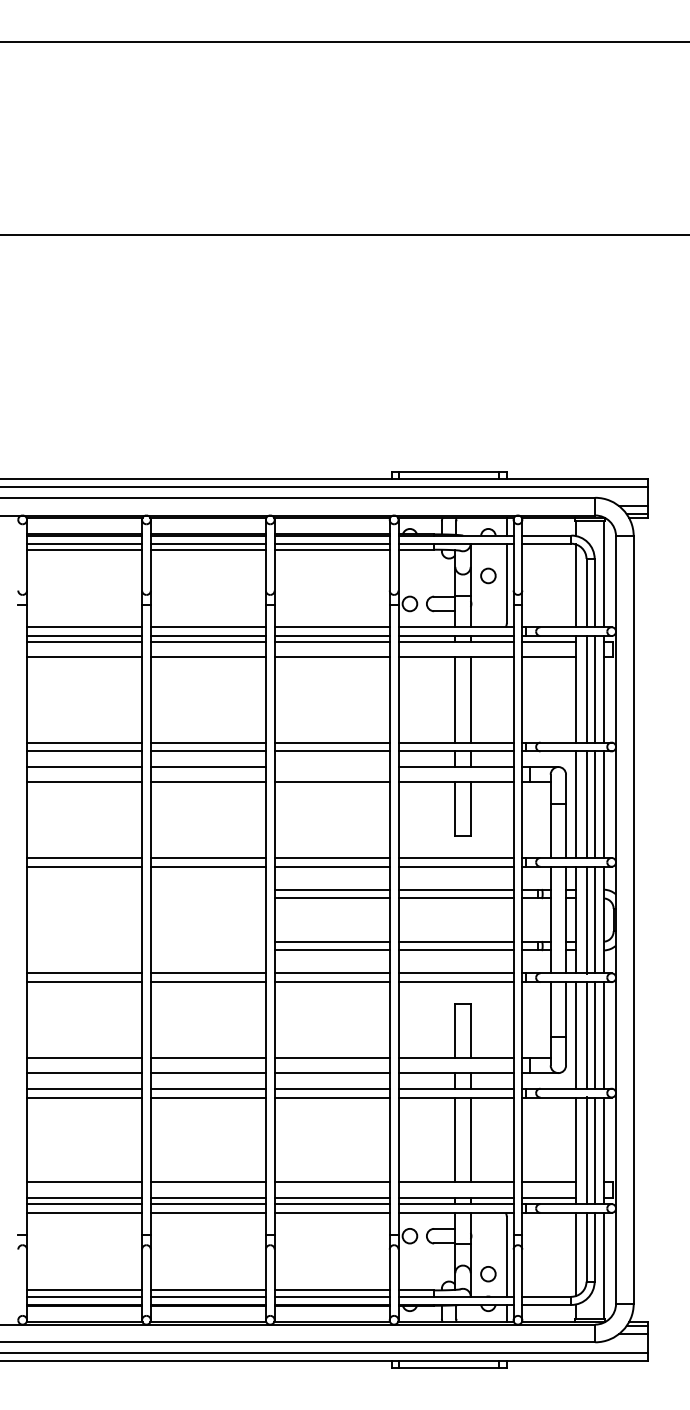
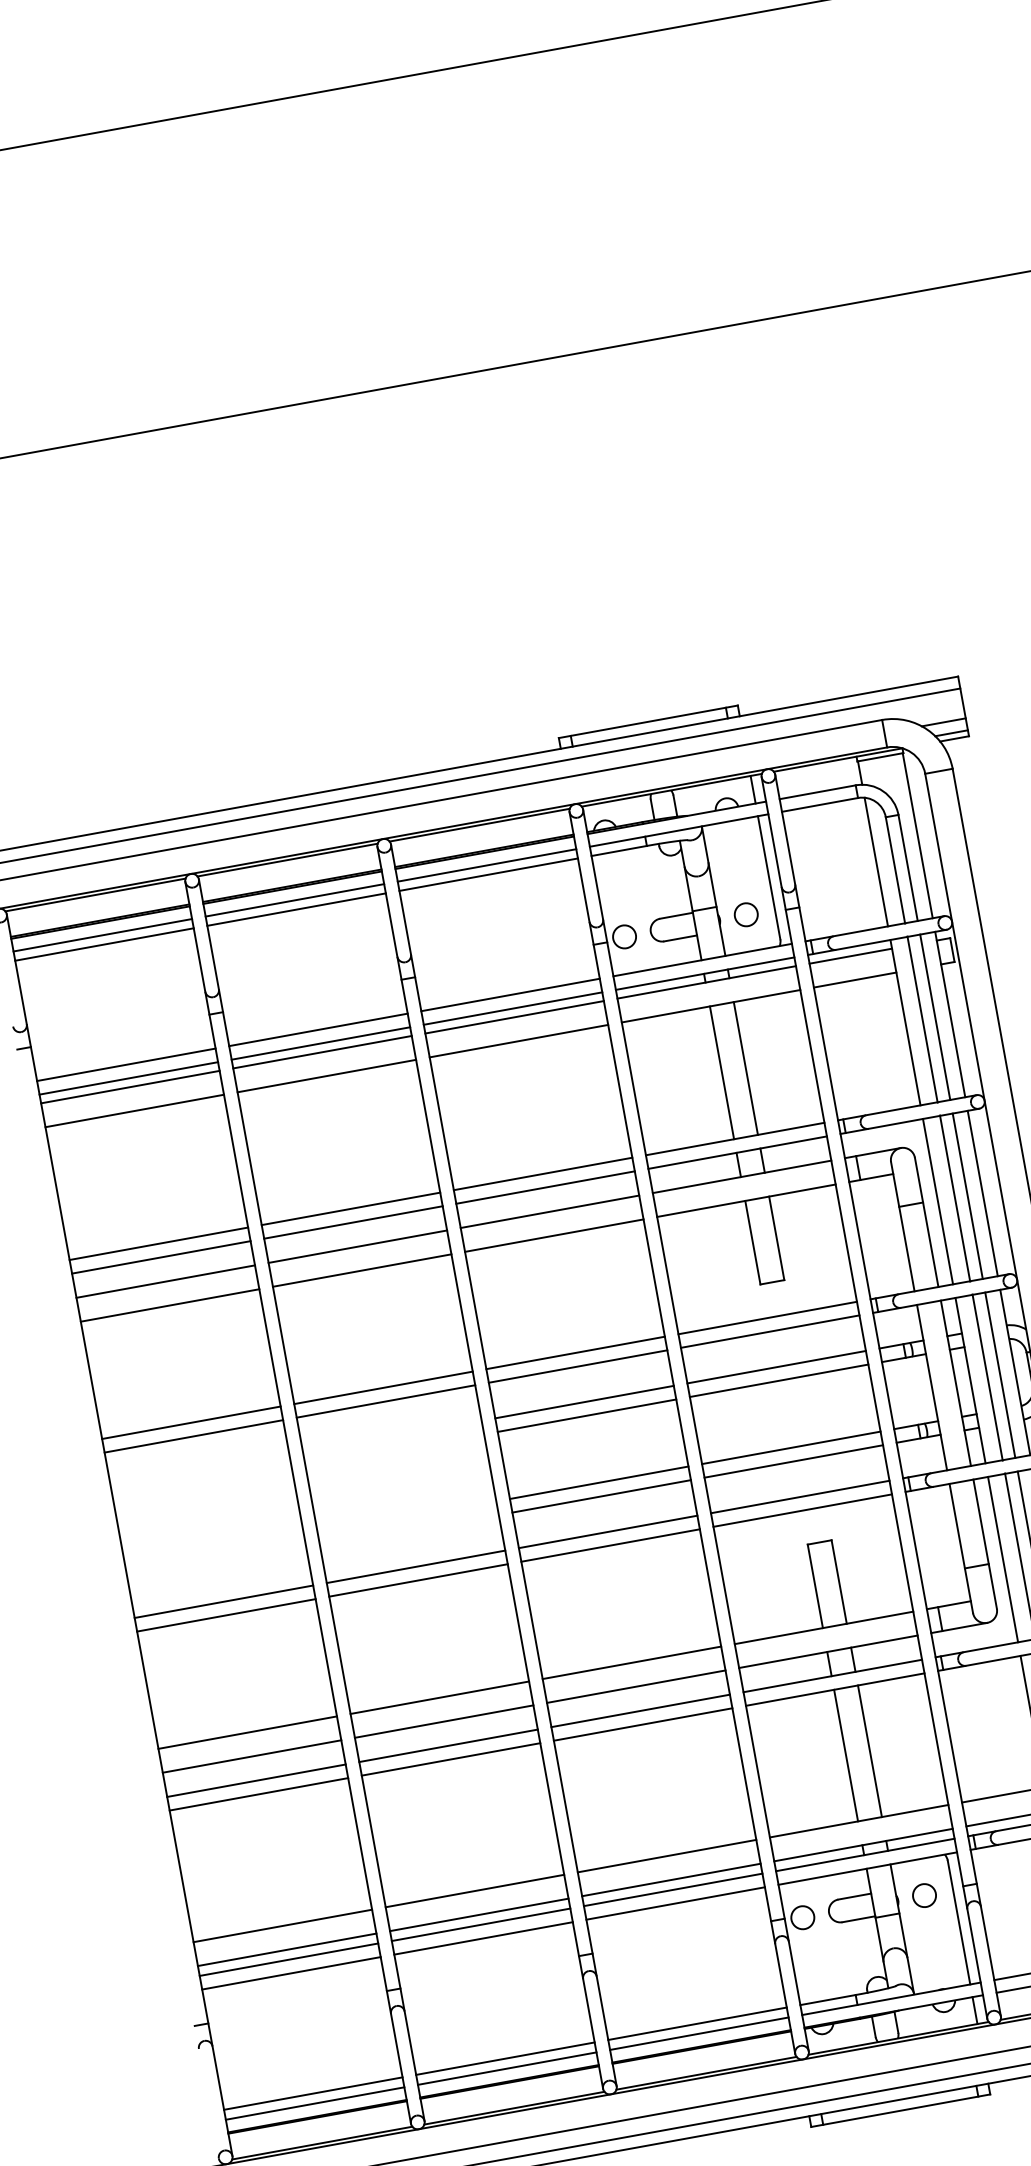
circle: (488, 575) -> (746, 914), moved
line: (331, 767) -> (548, 1212), added
circle: (488, 1274) -> (924, 1896), moved

